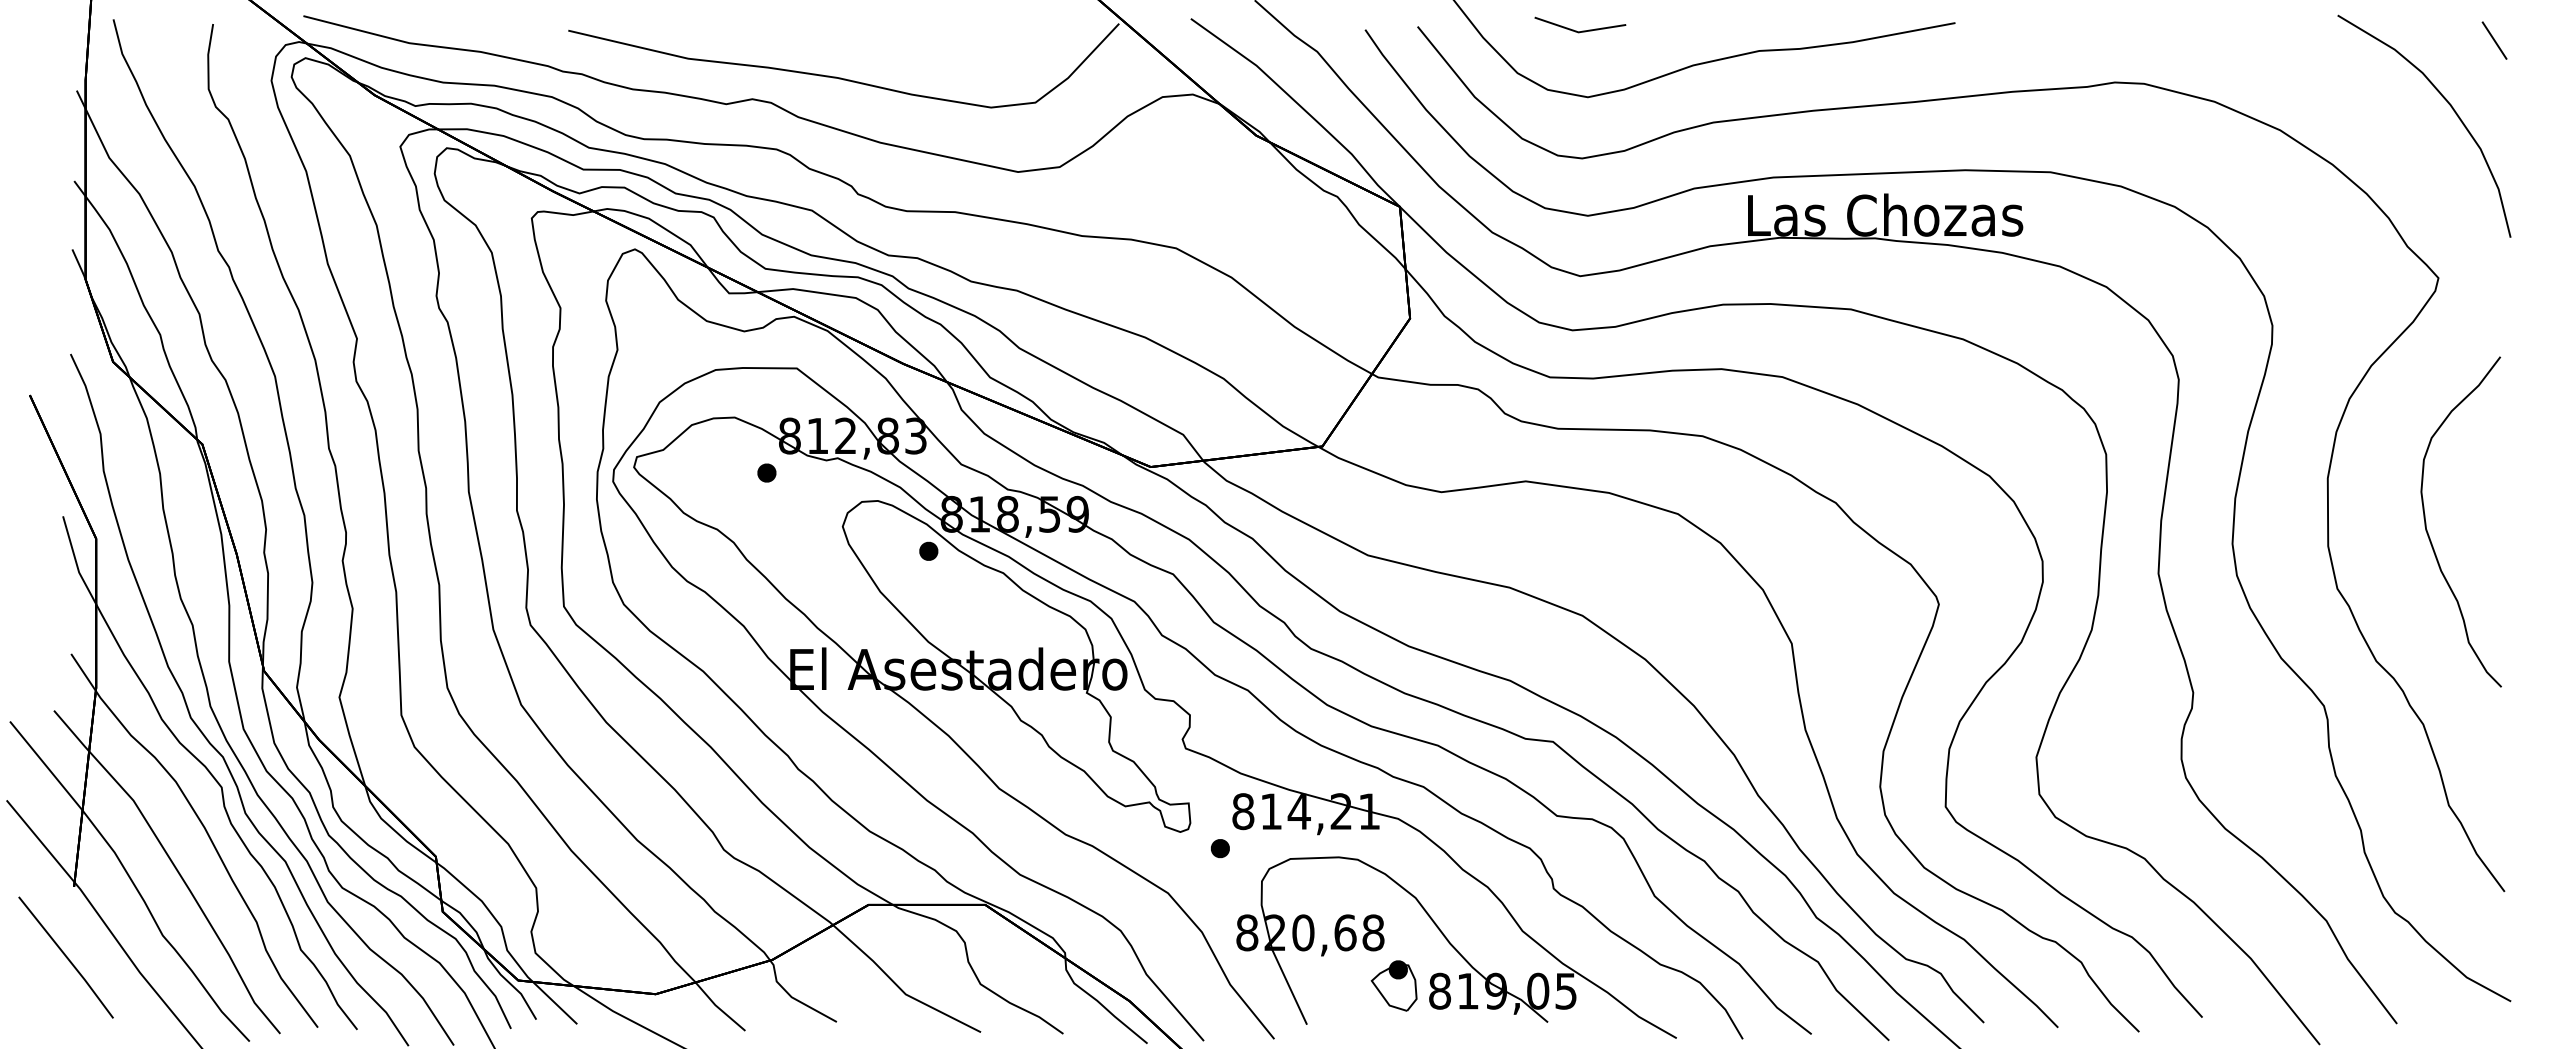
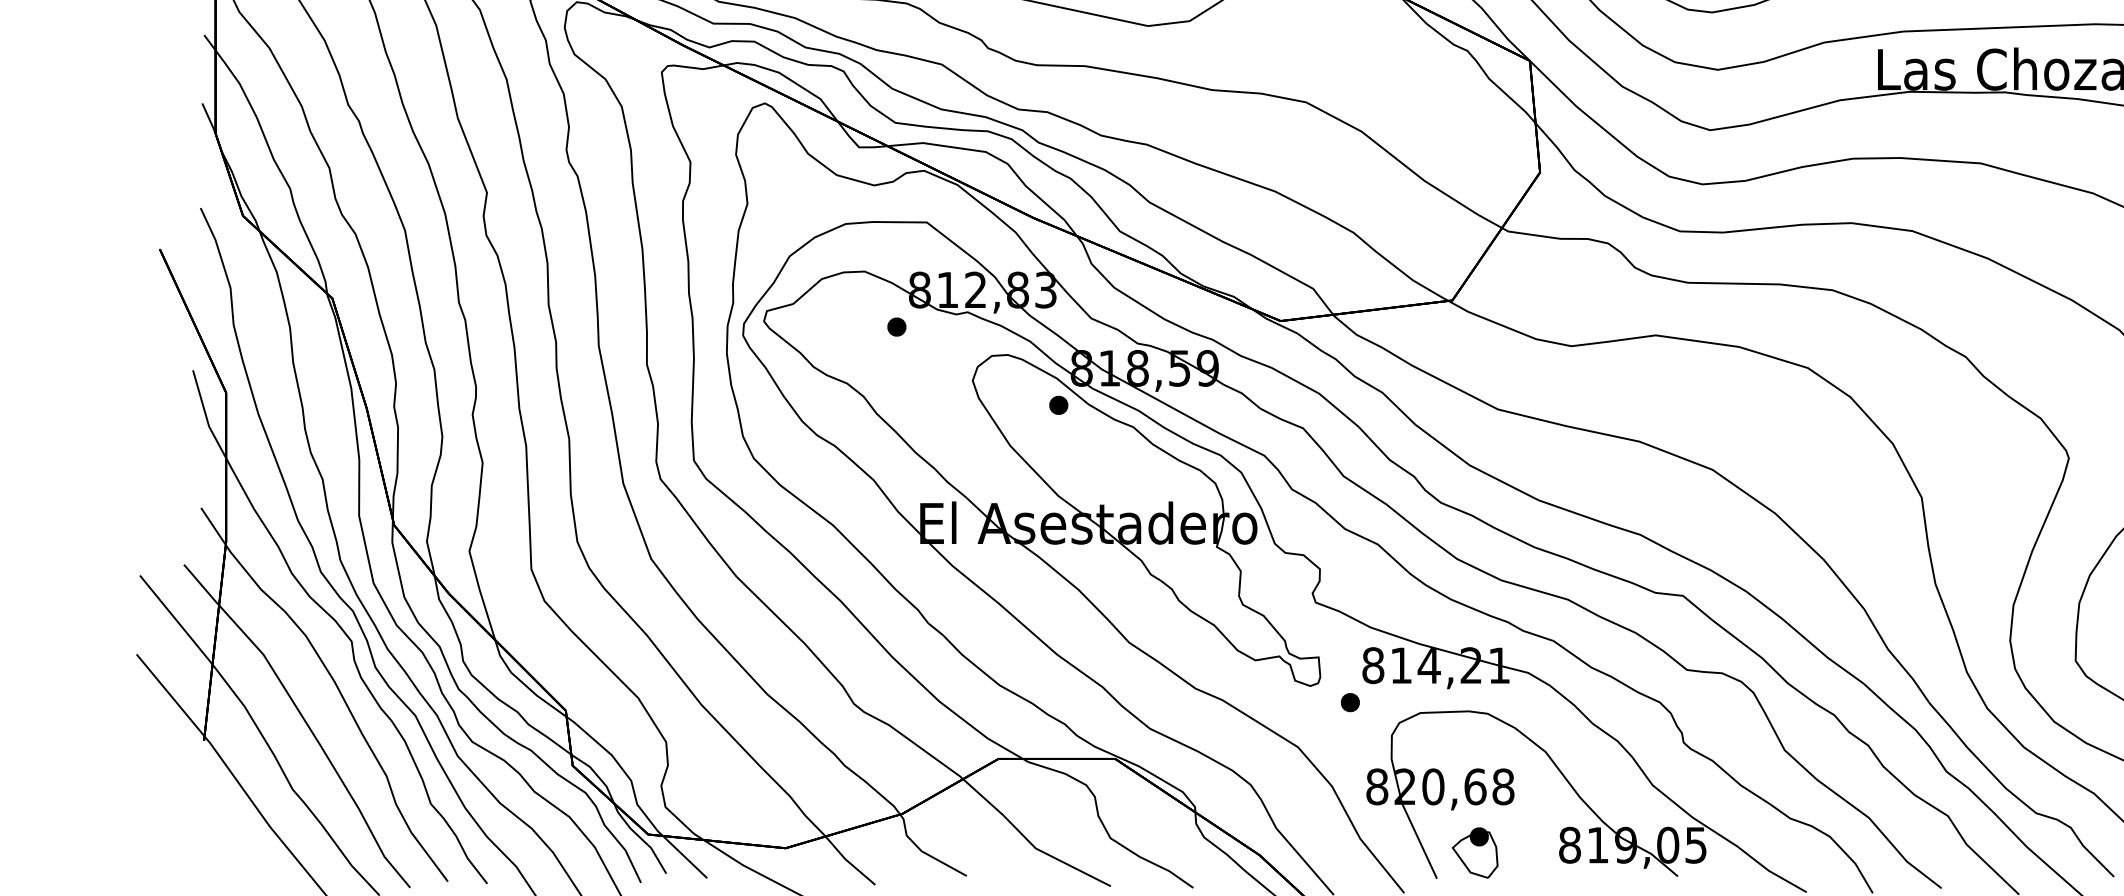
part: (65, 957) -> (195, 811), removed
part: (1393, 985) -> (1474, 852), moved

